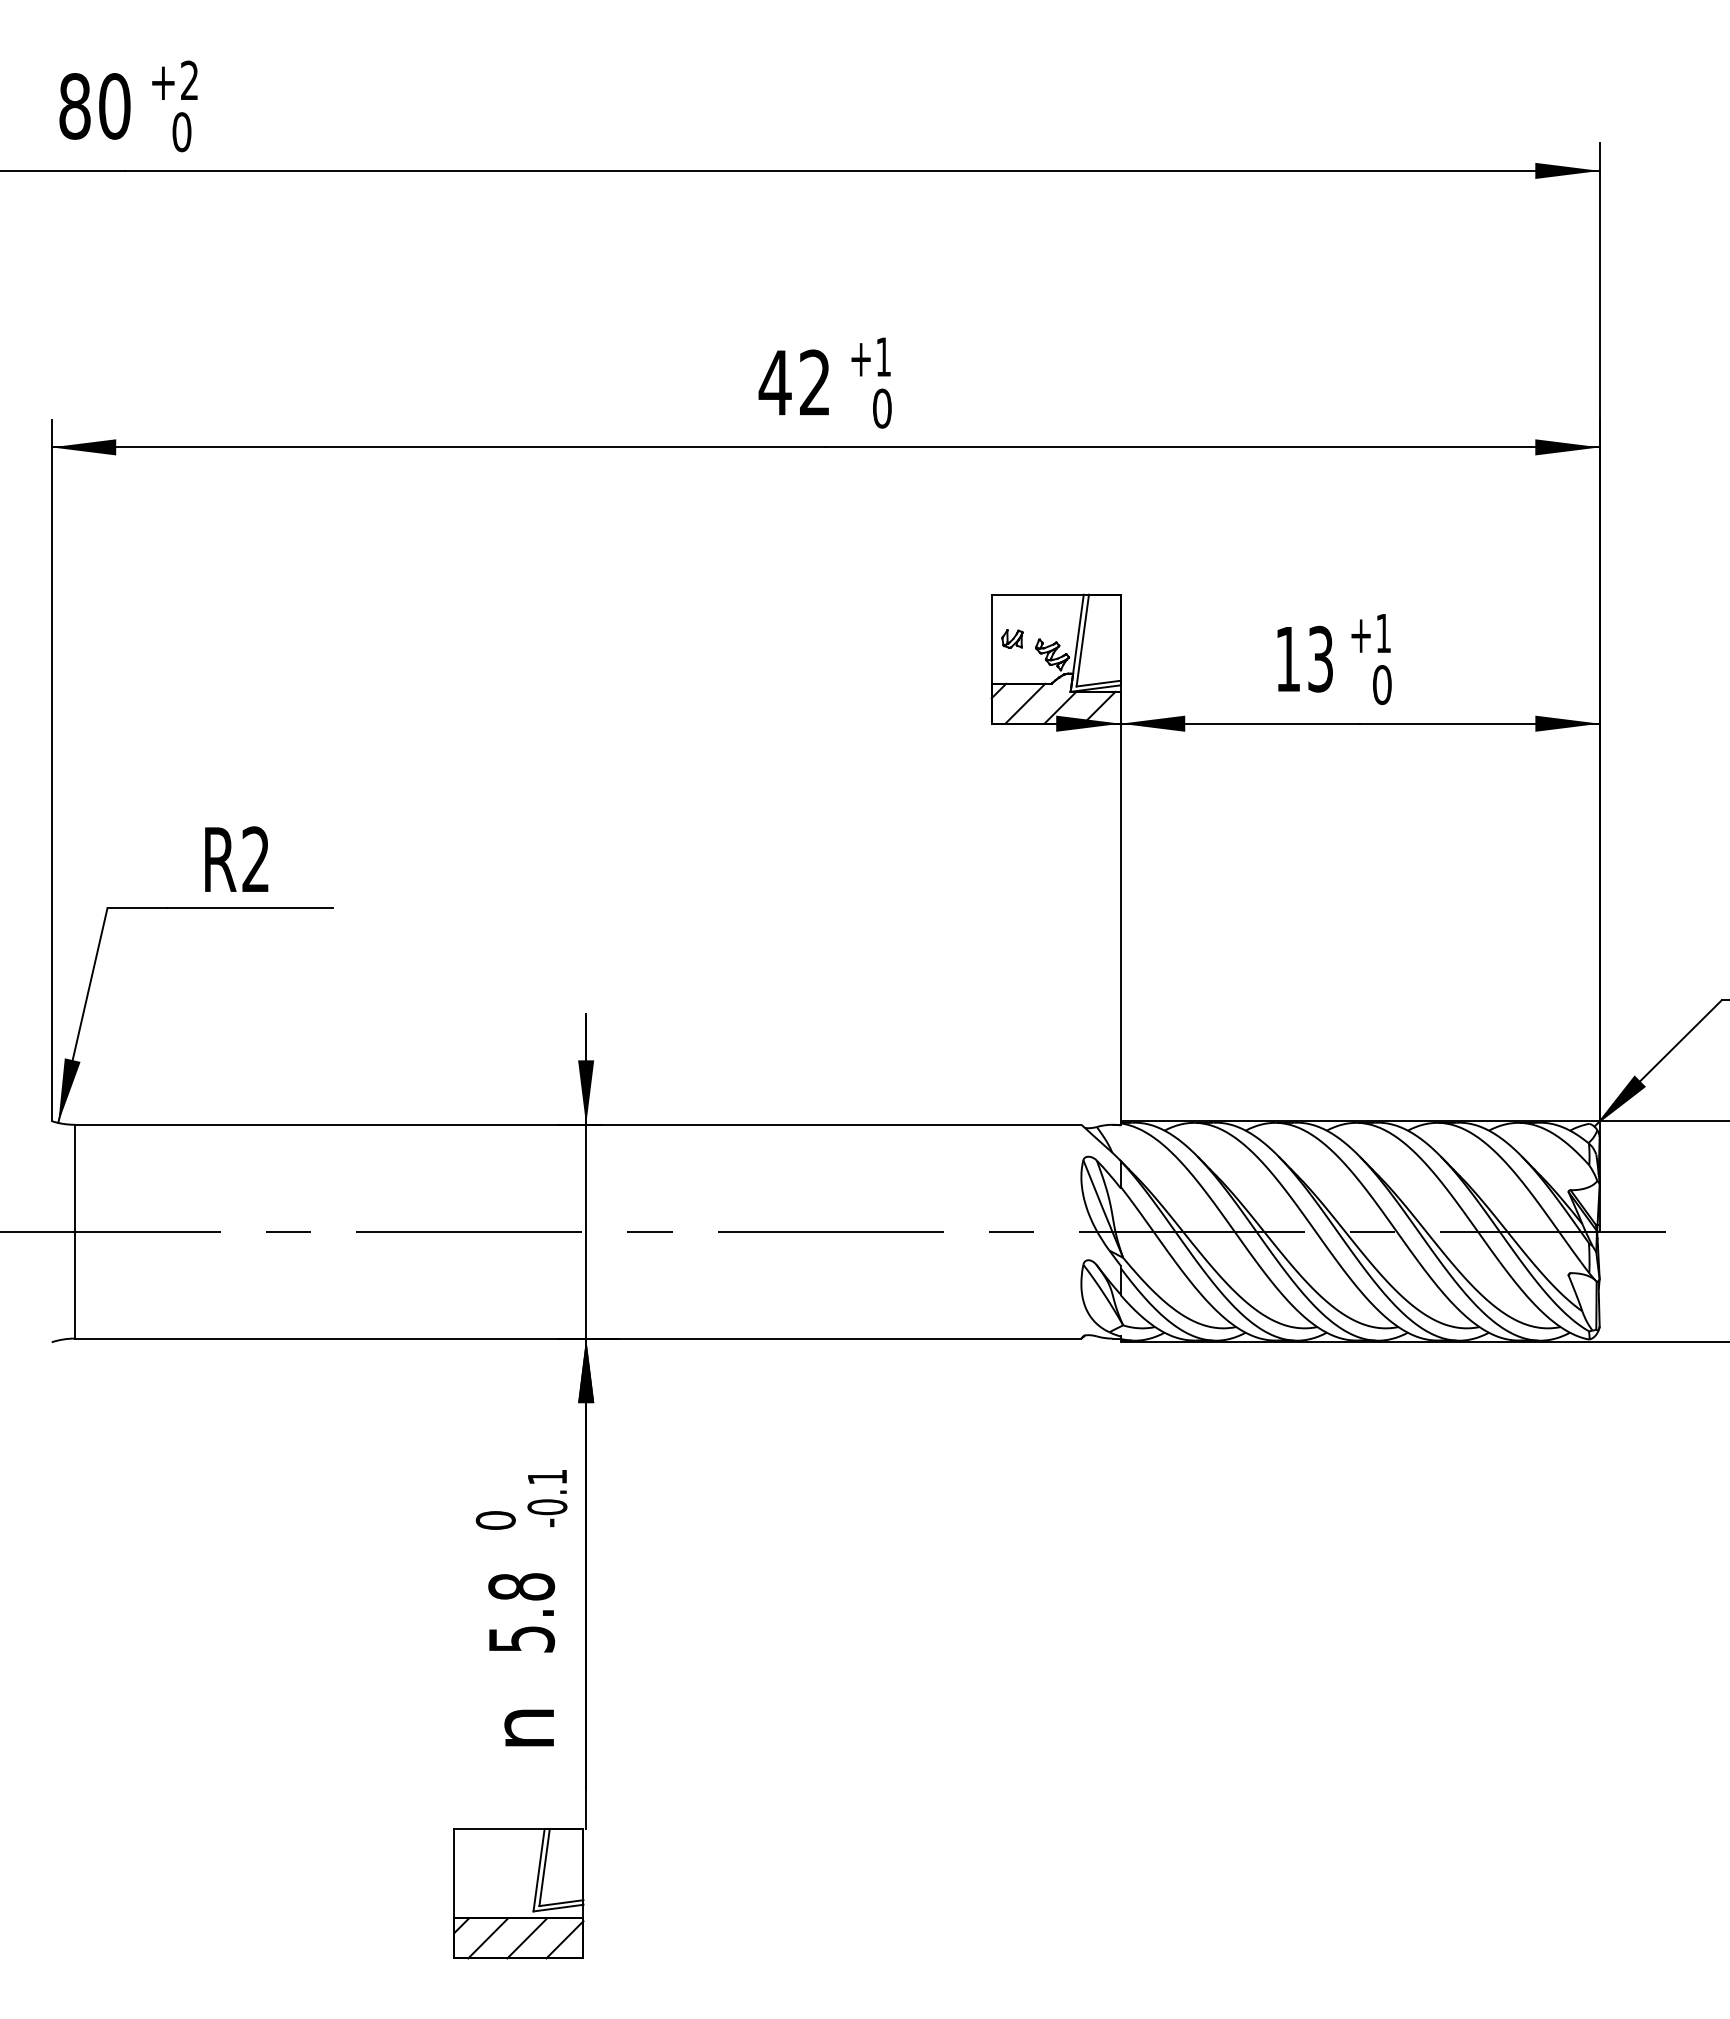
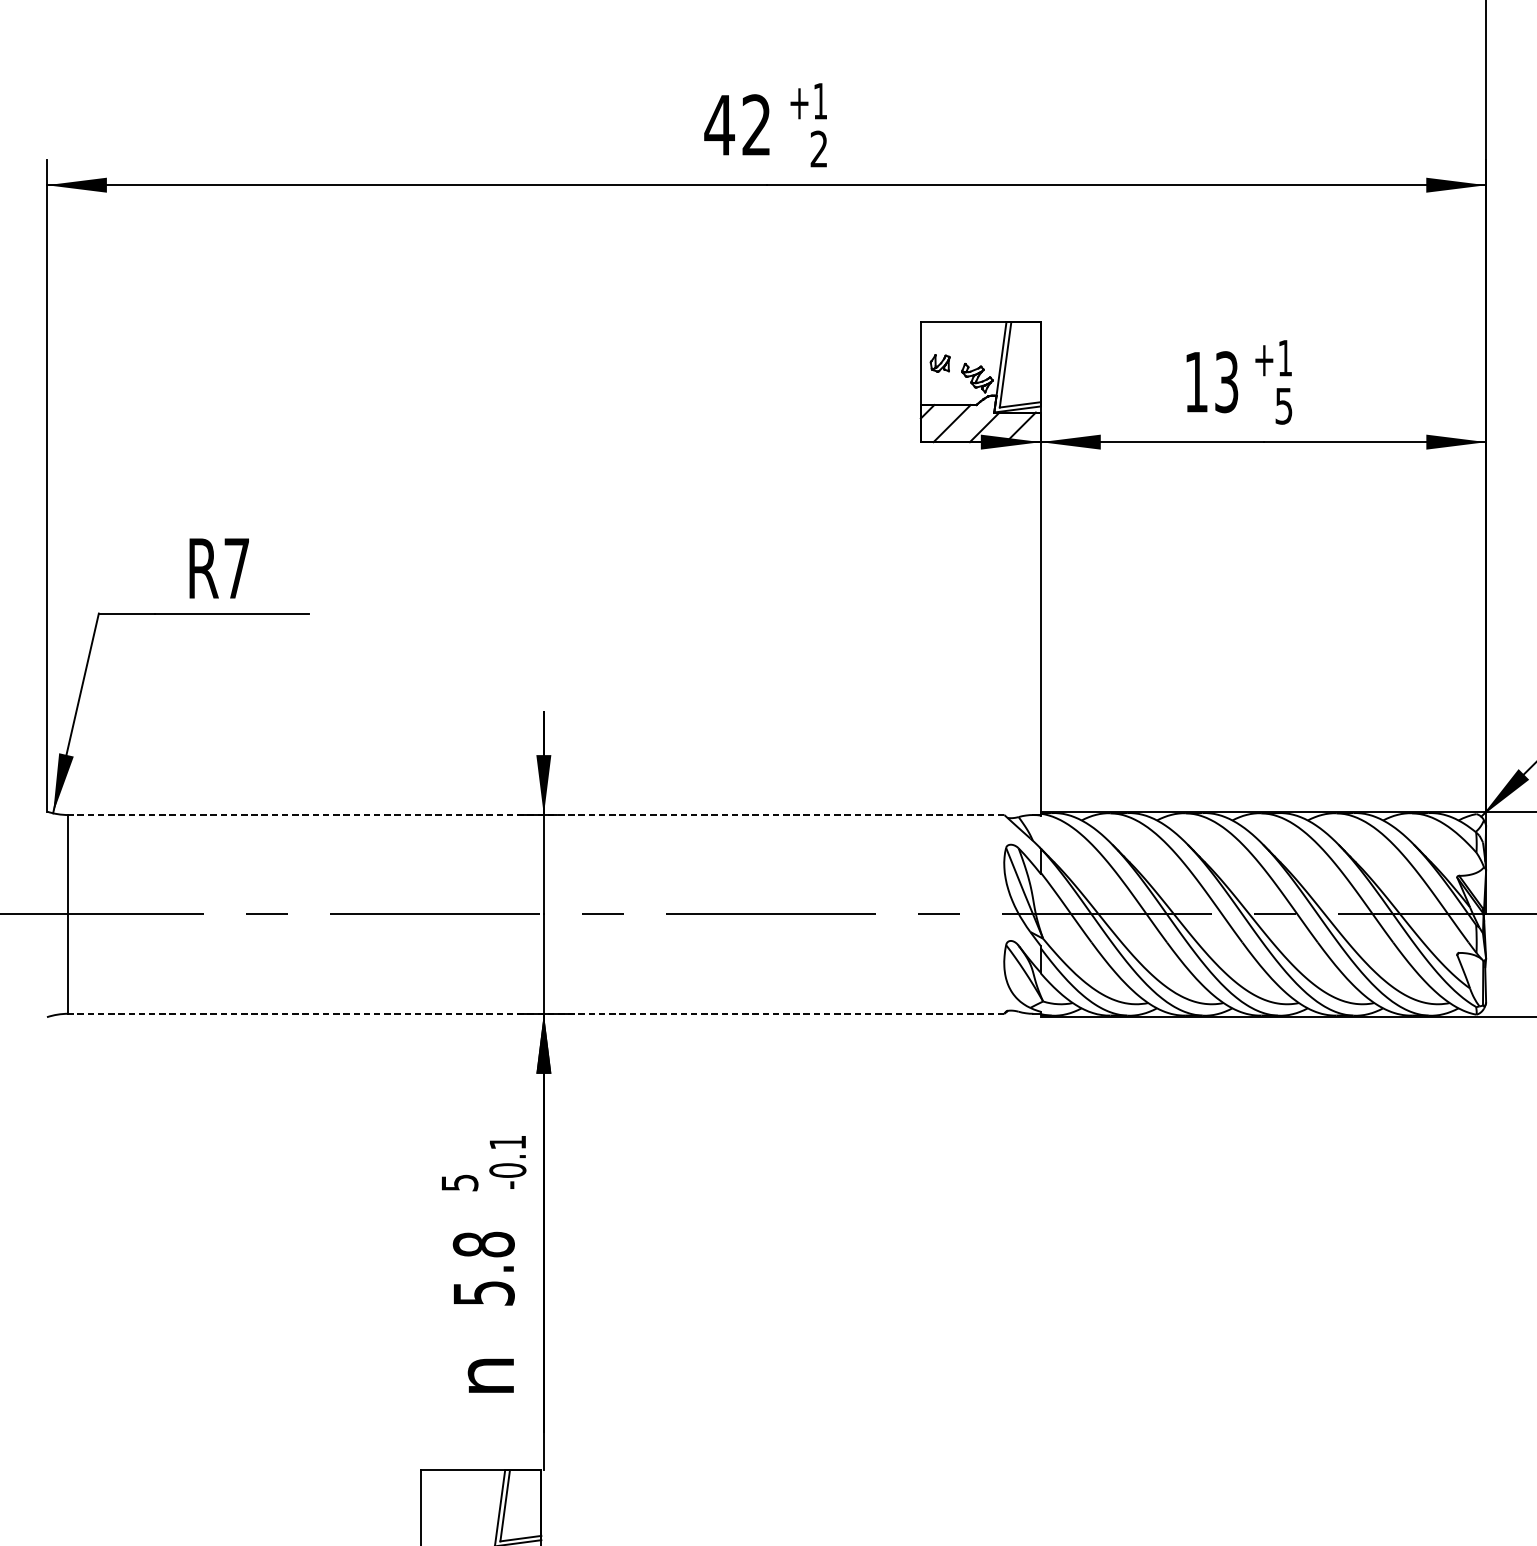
text: (882, 408) -> (819, 149), 0 -> 2
text: (1382, 685) -> (1284, 406), 0 -> 5
text: (255, 858) -> (236, 567), R2 -> R7
line: (577, 1124) -> (535, 814), solid -> dashed
line: (577, 1338) -> (535, 1013), solid -> dashed
text: (495, 1520) -> (459, 1182), 0 -> 5

